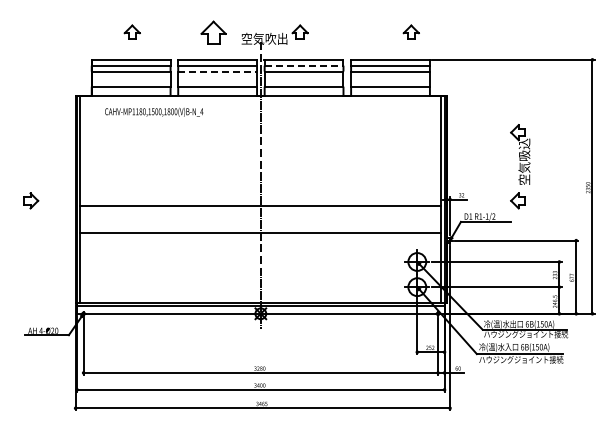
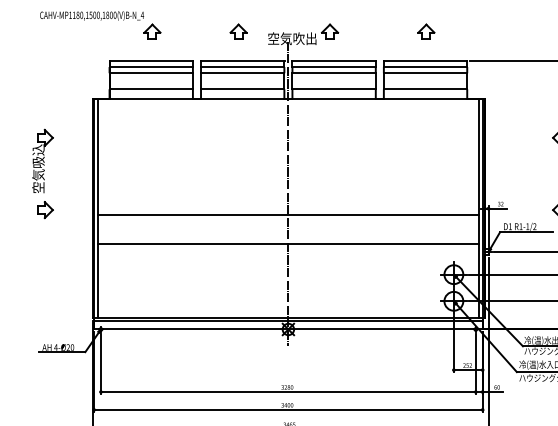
part: (213, 31) -> (238, 30), size x0.62
part: (410, 31) -> (425, 30), moved
line: (304, 65) -> (334, 66), dashed -> solid
line: (218, 71) -> (243, 73), dashed -> solid
text: (154, 111) -> (92, 15), moved
part: (28, 154) -> (42, 161), added

